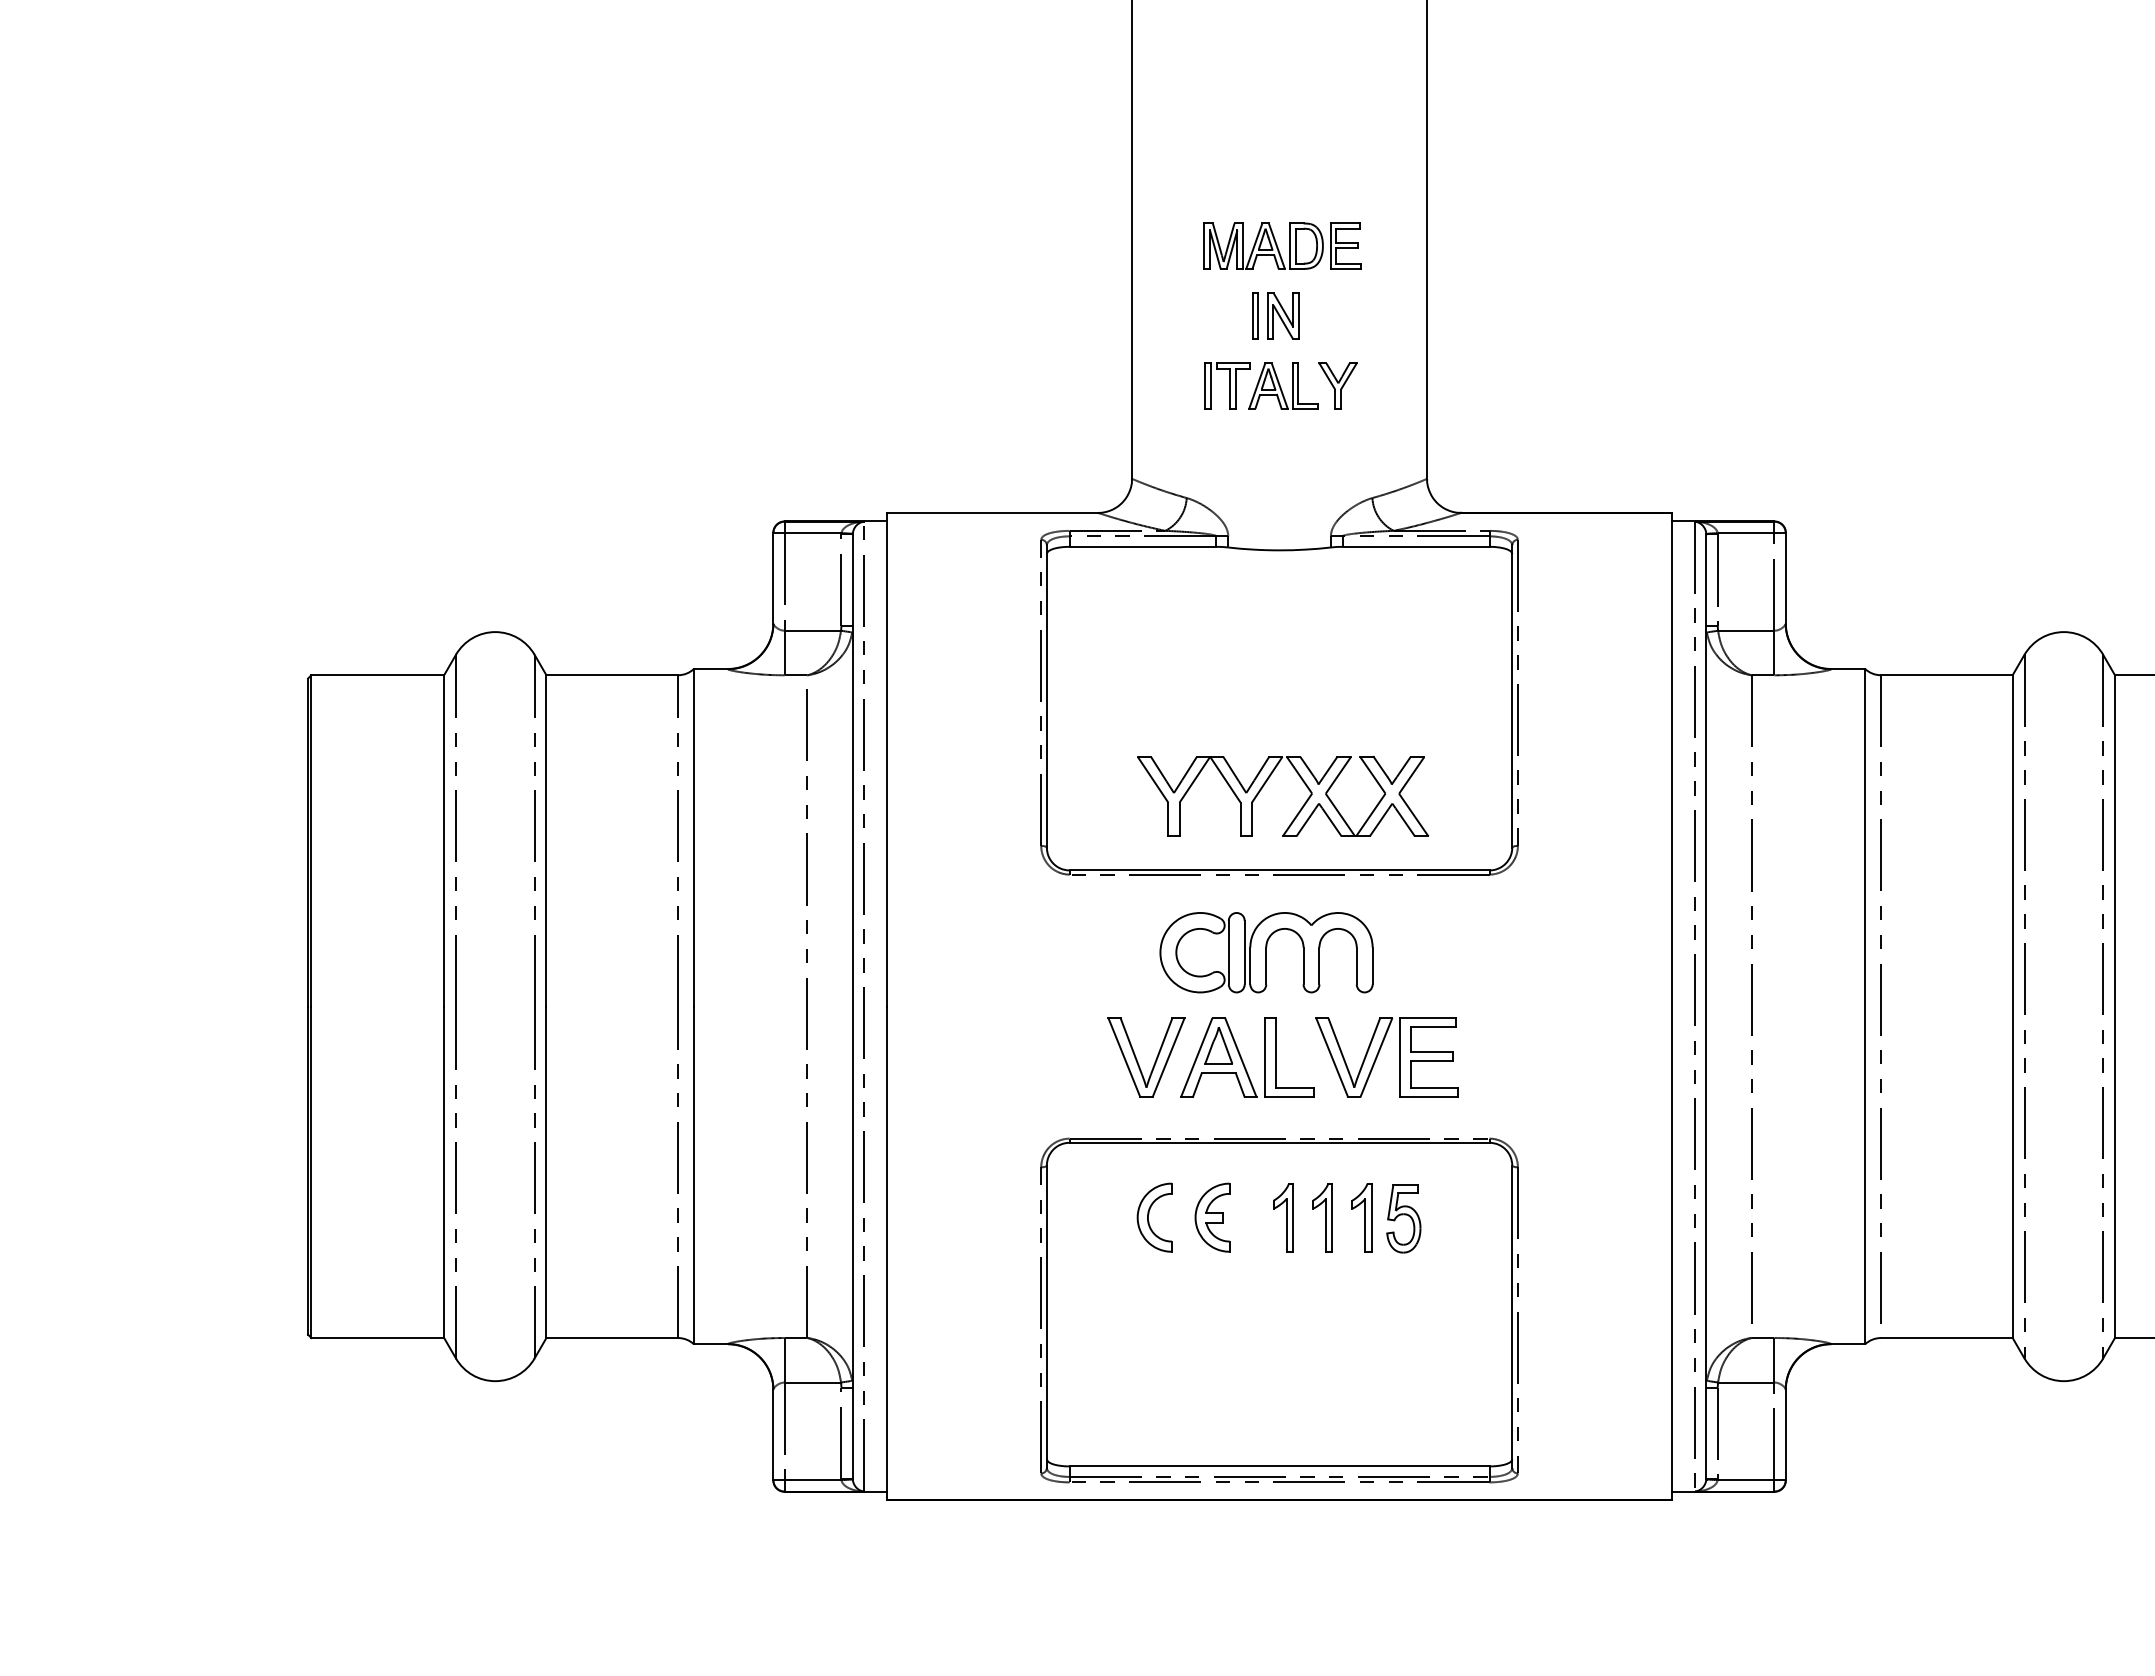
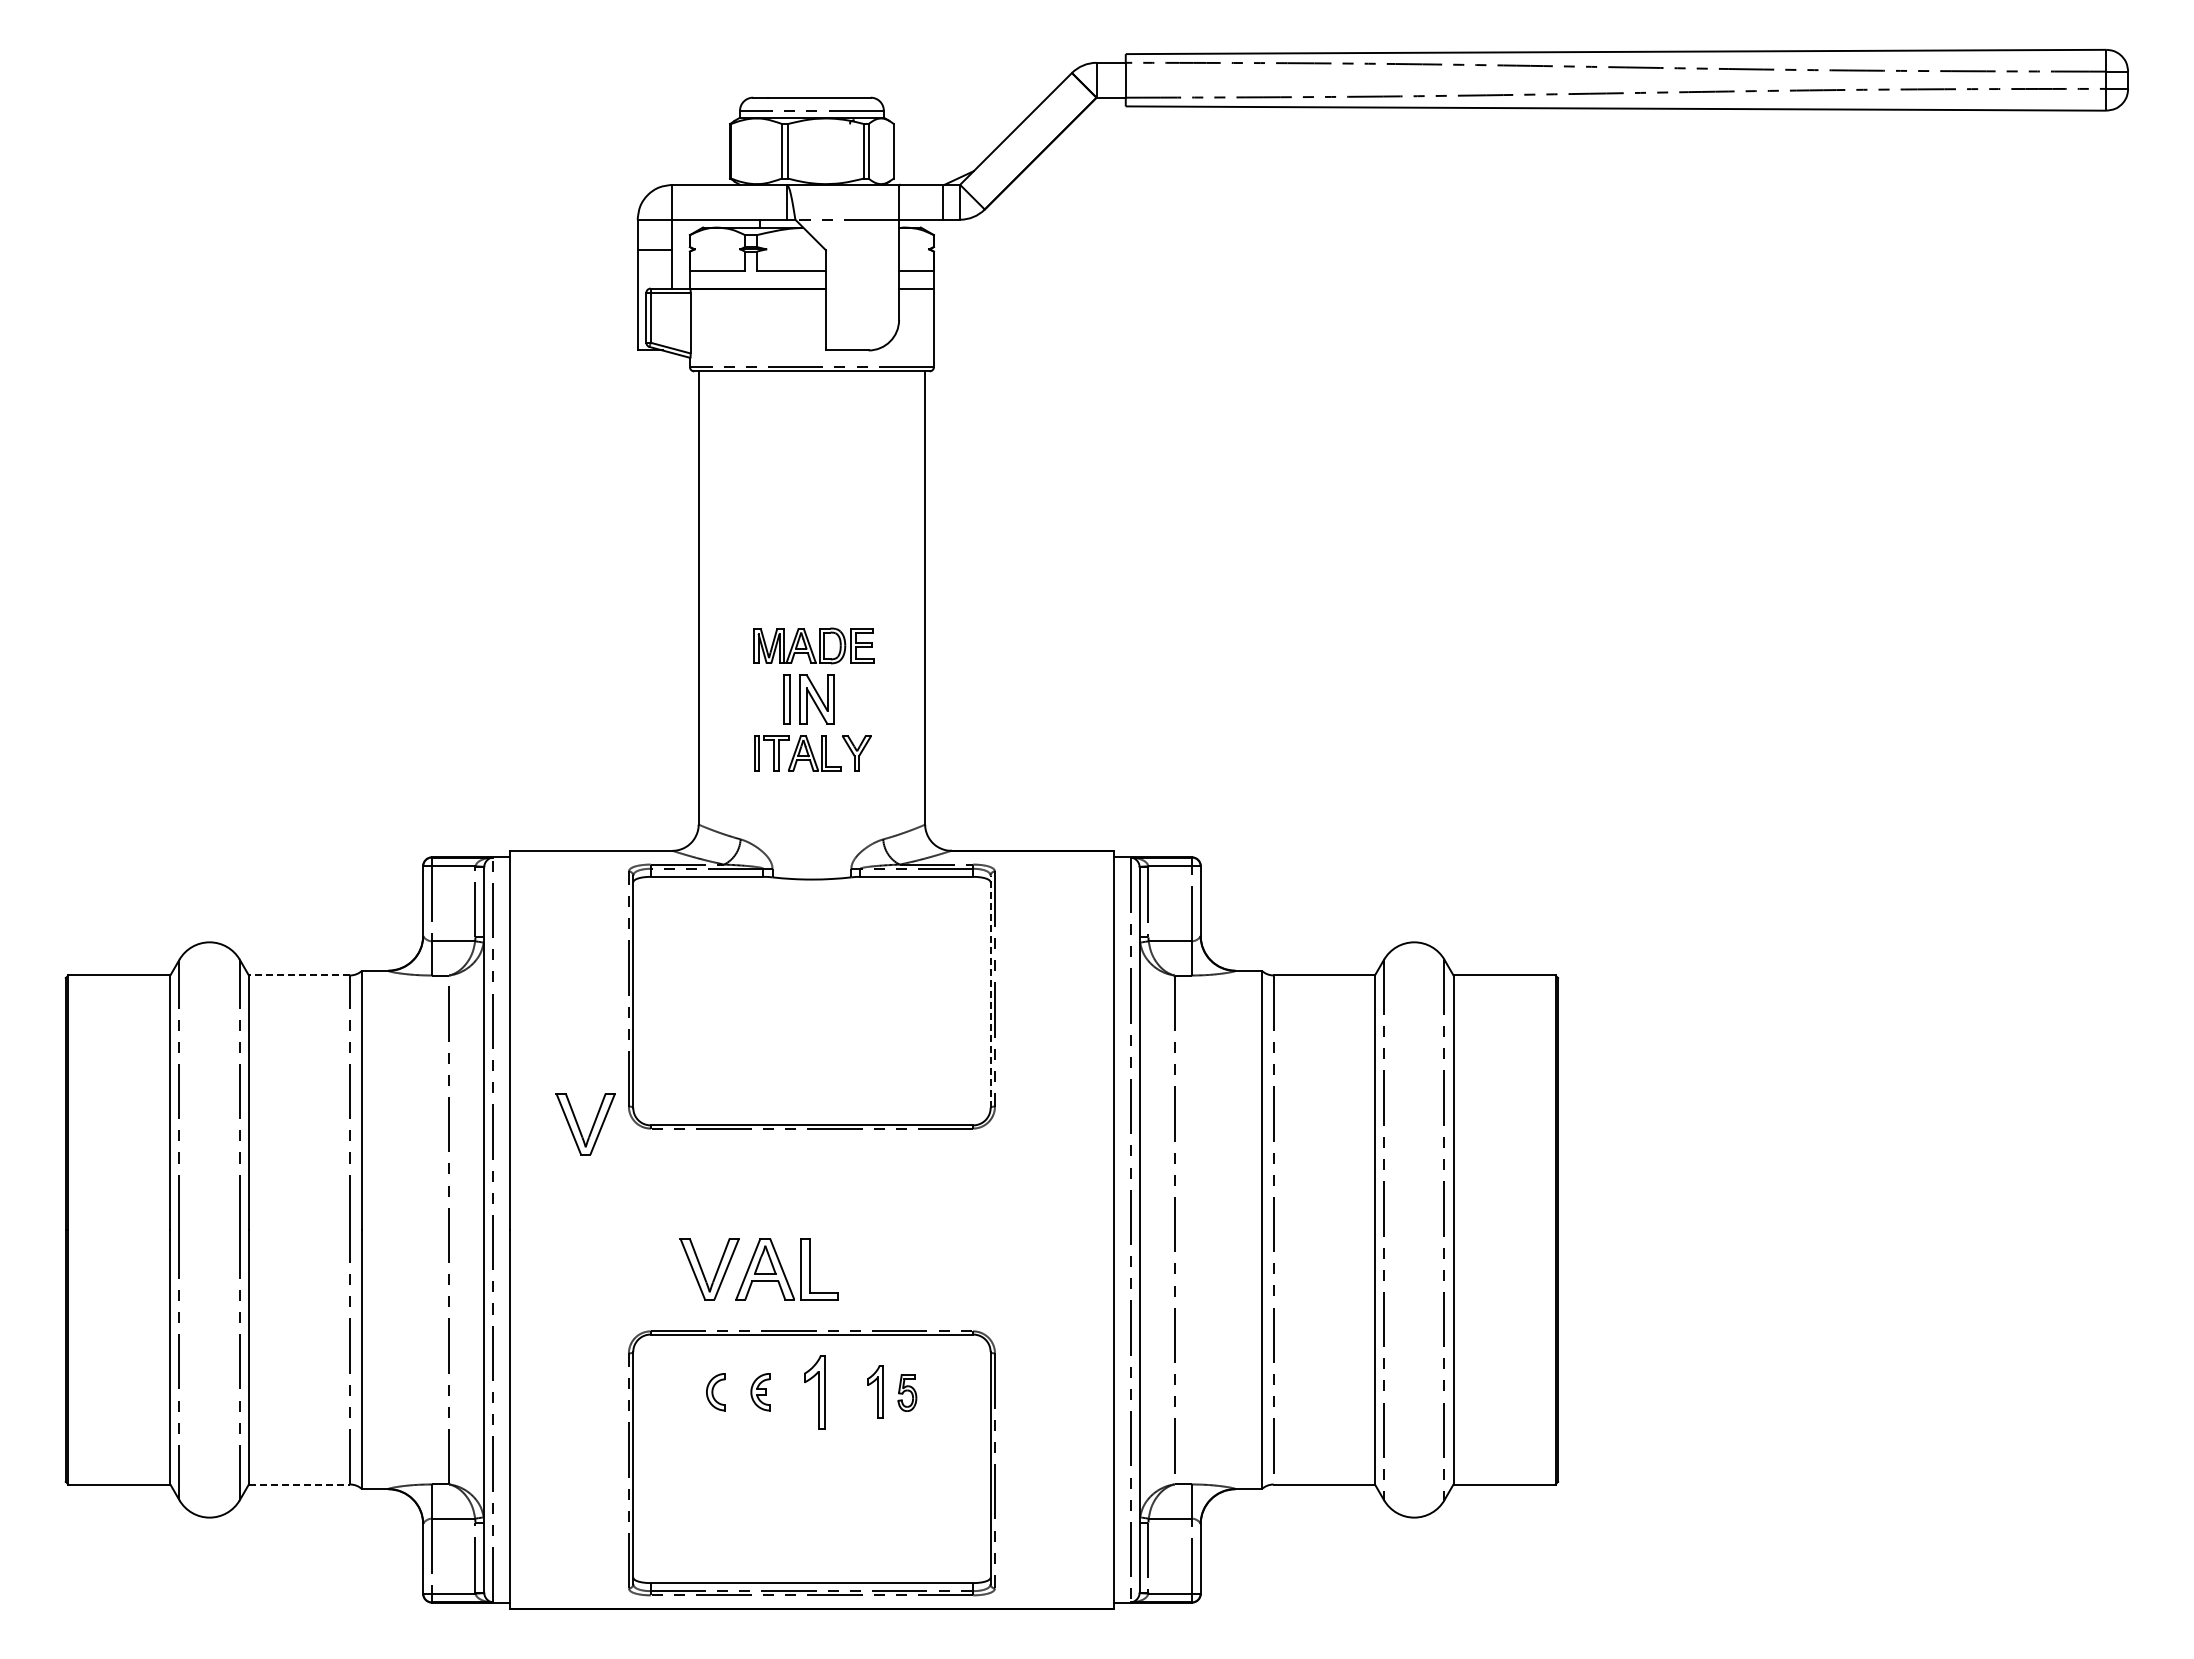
part: (1275, 315) -> (808, 699), size x1.4
line: (612, 675) -> (299, 975), solid -> dashed
line: (1512, 696) -> (990, 991), solid -> dashed
part: (1265, 784) -> (801, 1059), removed
part: (976, 871) -> (579, 1126), added
part: (1265, 952) -> (801, 1188), removed
part: (1379, 1054) -> (888, 1266), removed
part: (1282, 1216) -> (814, 1391), size x1.4
part: (1321, 1216) -> (844, 1391), removed
part: (1153, 1218) -> (715, 1392), size x0.7
part: (1212, 1218) -> (760, 1392), size x0.7
part: (1403, 1218) -> (907, 1392), size x0.7
line: (612, 1338) -> (299, 1484), solid -> dashed

